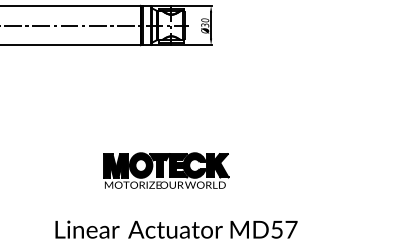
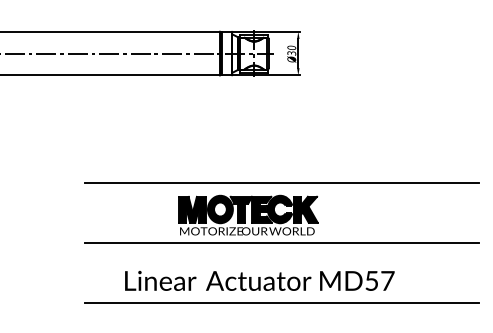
line: (195, 142) -> (281, 183), added
line: (195, 195) -> (281, 242), added

